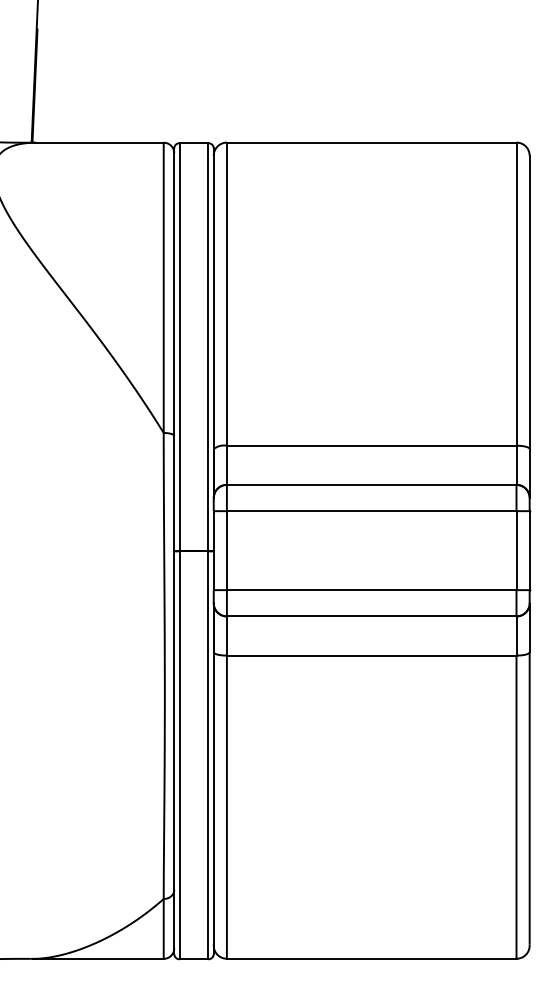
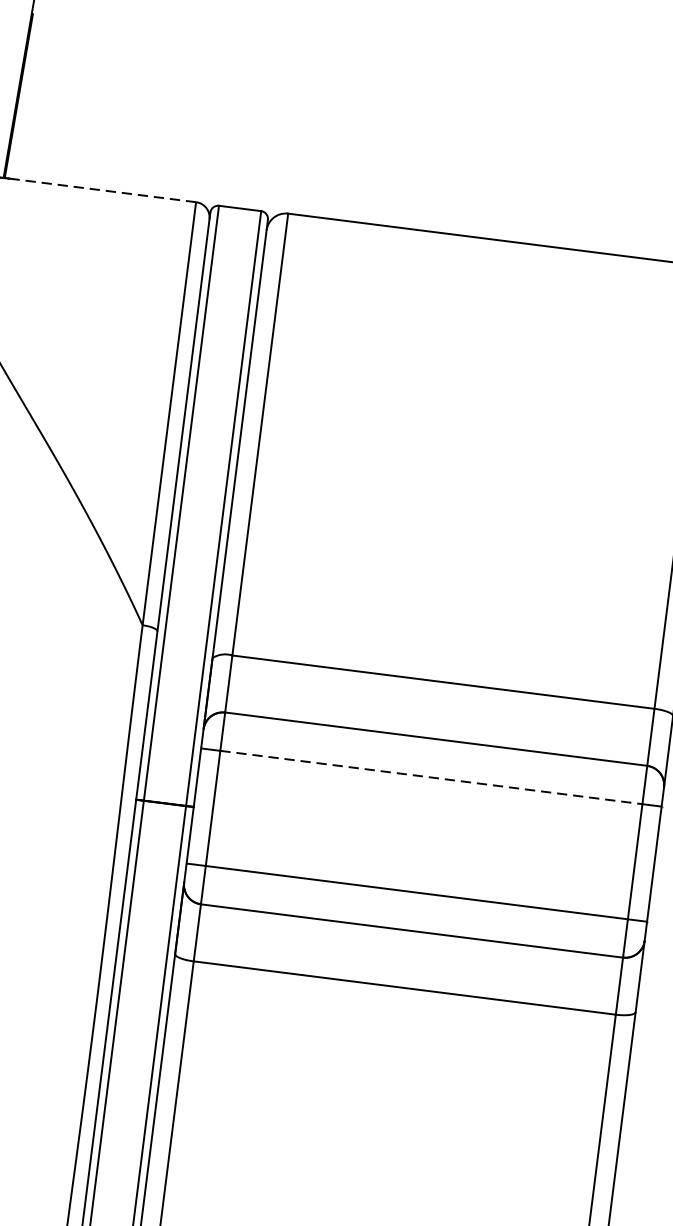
line: (99, 142) -> (102, 190), solid -> dashed
line: (371, 511) -> (431, 777), solid -> dashed

